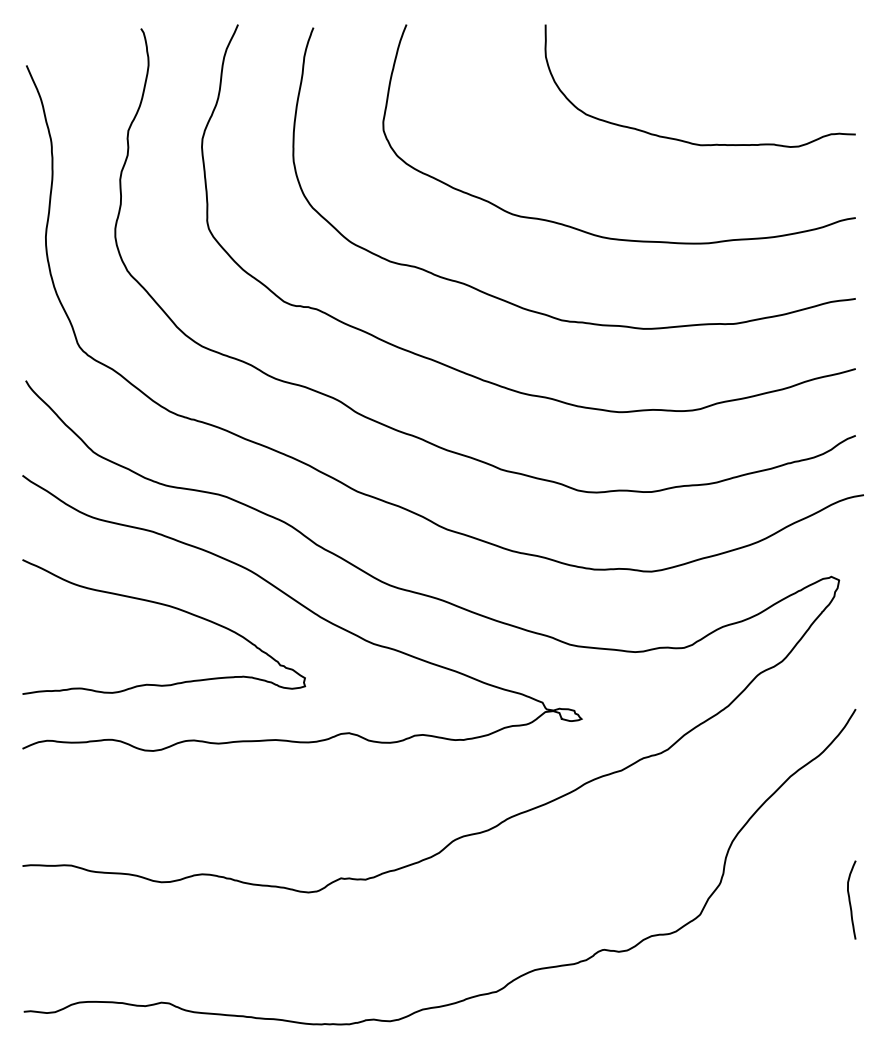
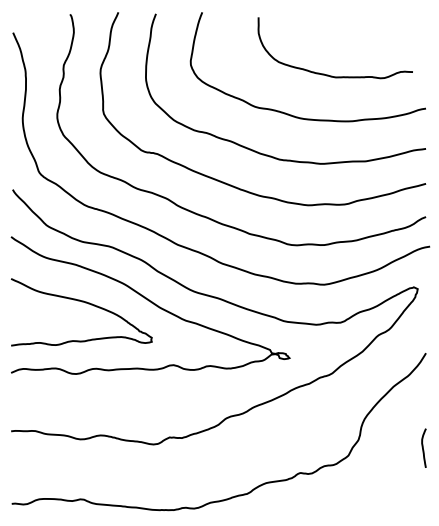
curve: (686, 139) -> (328, 74), moved

